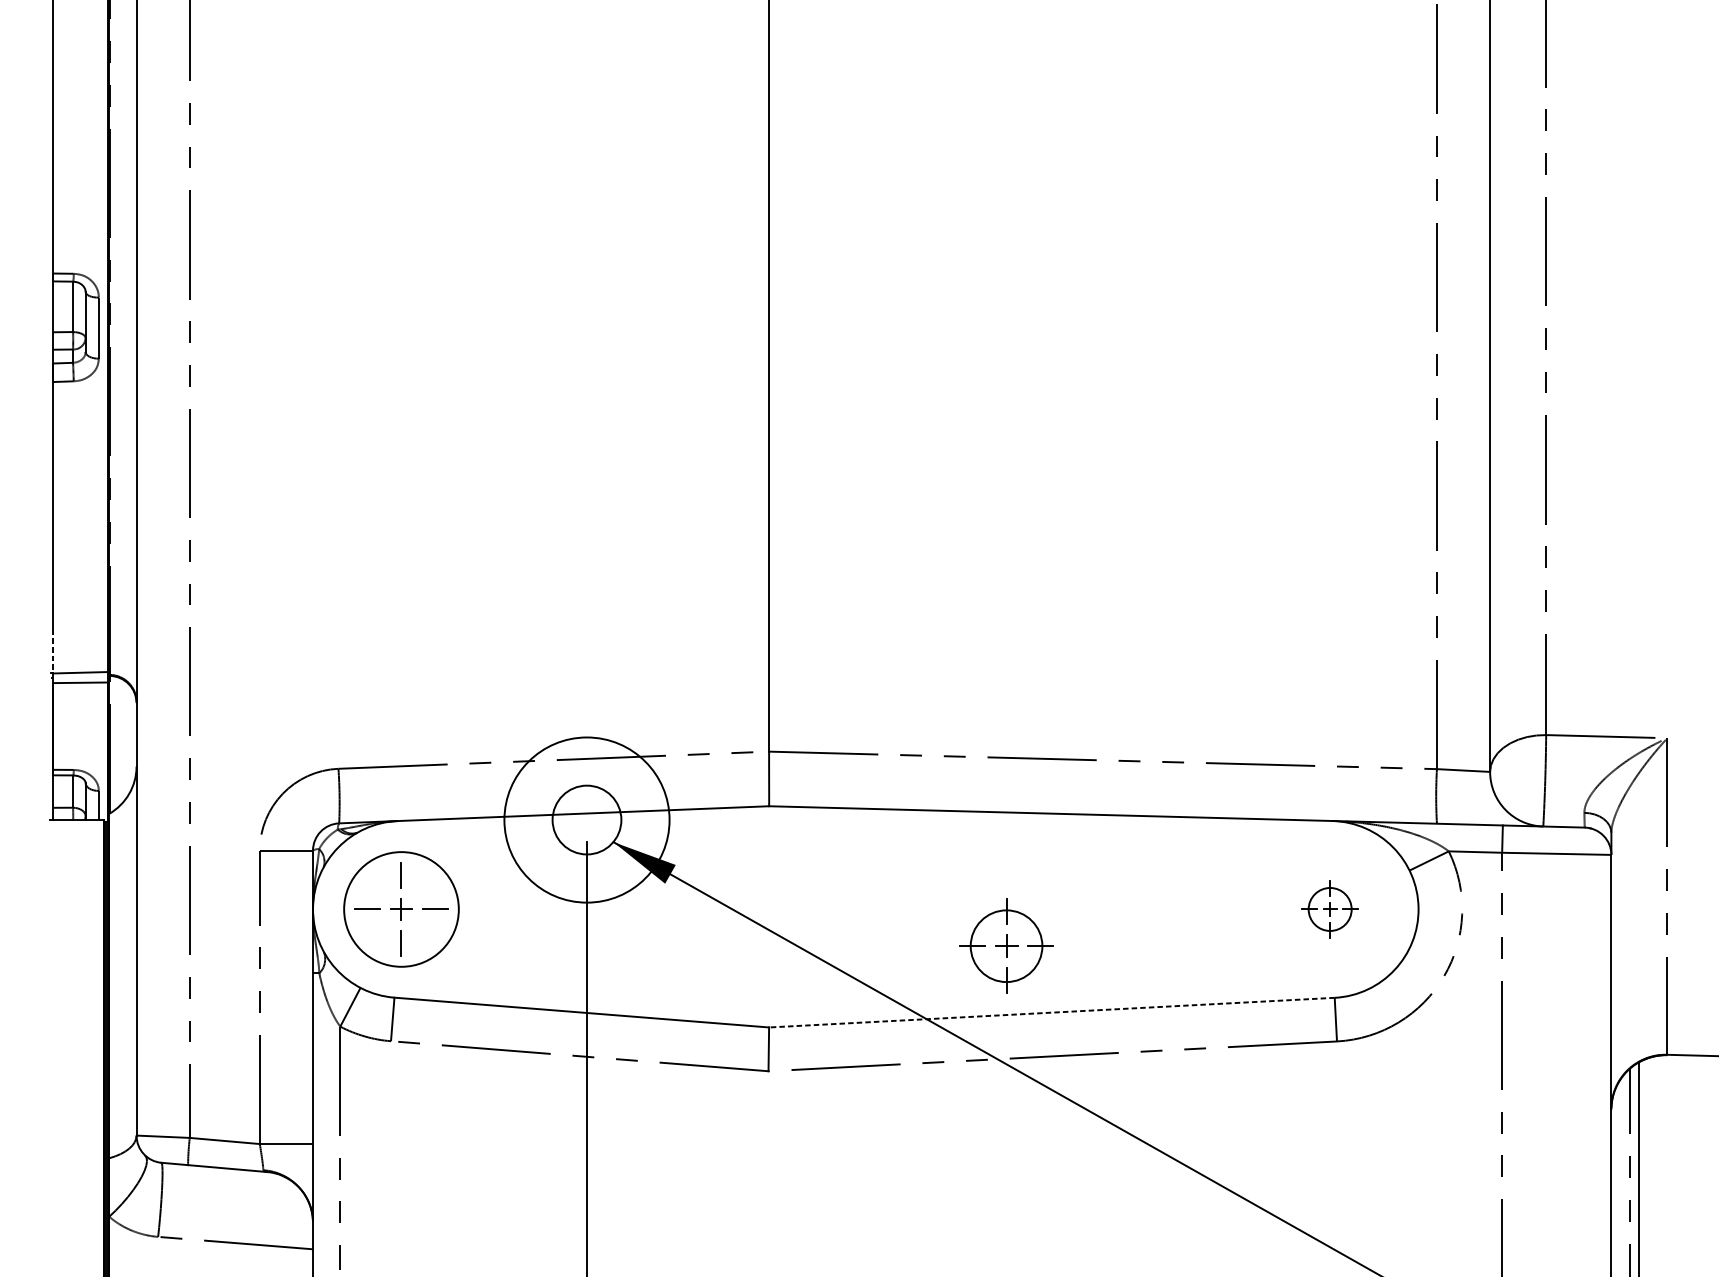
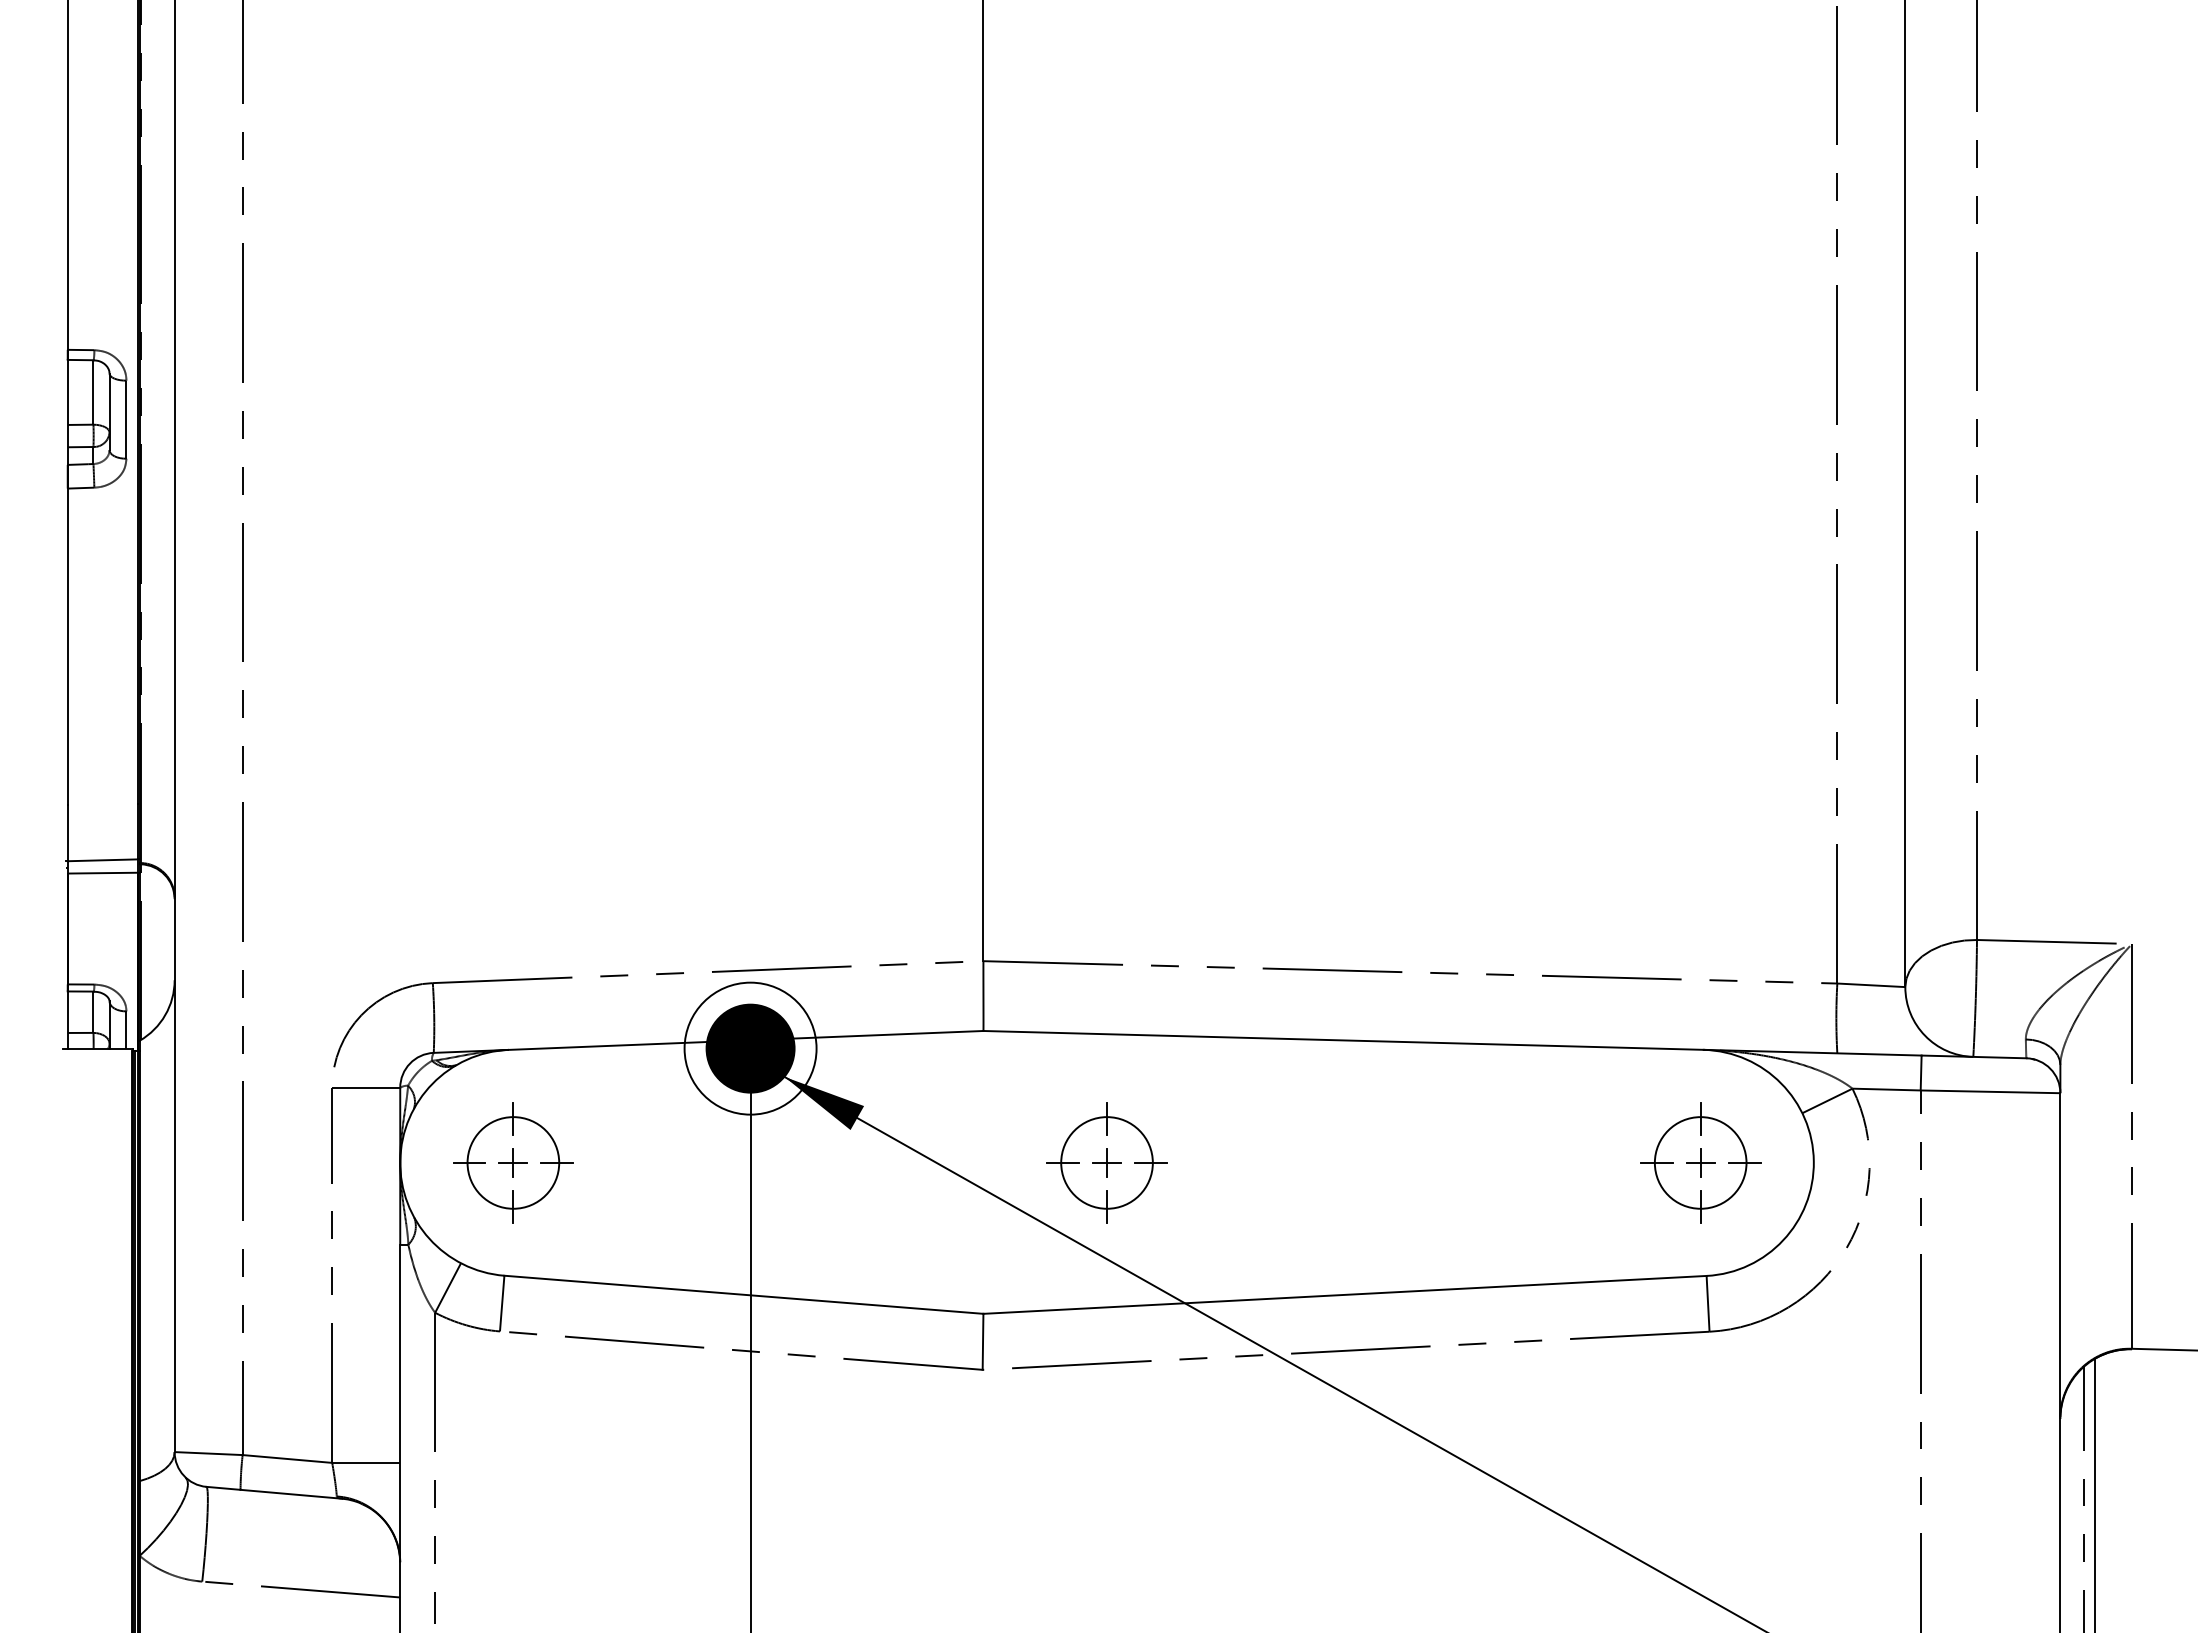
line: (52, 651) -> (67, 833), dashed -> solid
circle: (586, 819) -> (750, 1048), size x0.62
fill: (586, 819) -> (750, 1048), added
circle: (401, 909) -> (513, 1162), size x0.62
part: (1329, 909) -> (1700, 1162), size x1.67
part: (1006, 945) -> (1106, 1162), moved
line: (1051, 1012) -> (1344, 1294), dashed -> solid

